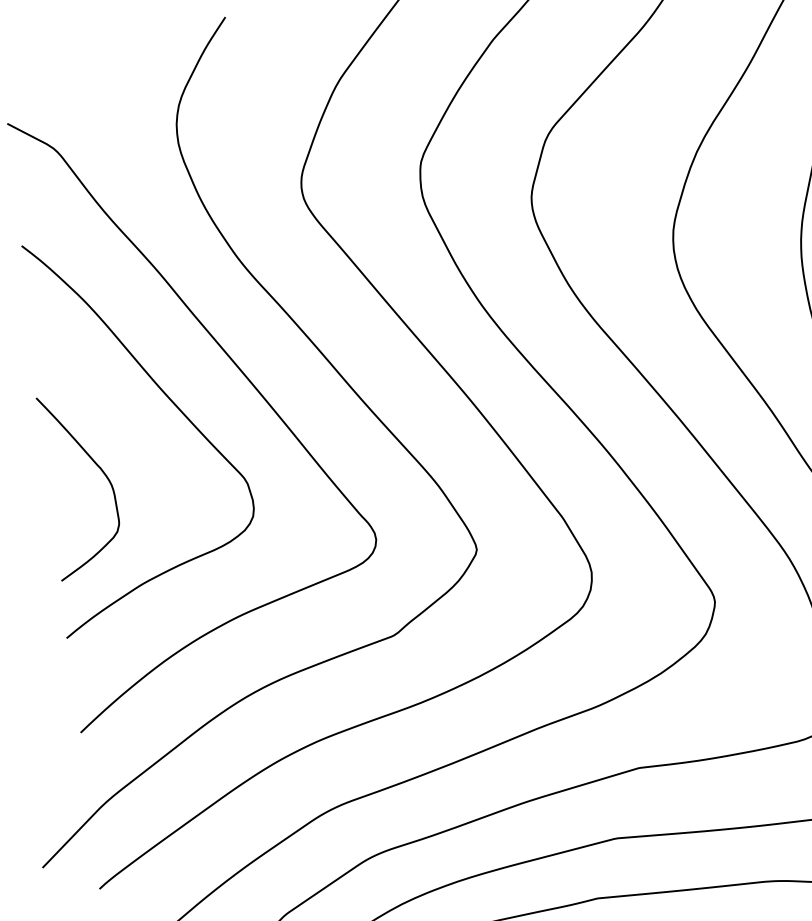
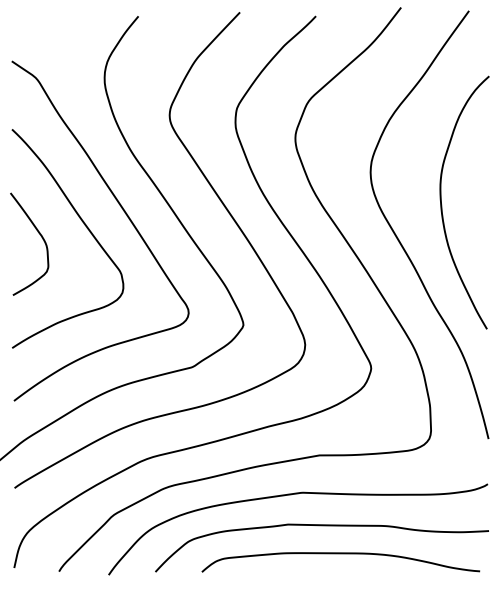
curve: (98, 469) -> (40, 236), moved

